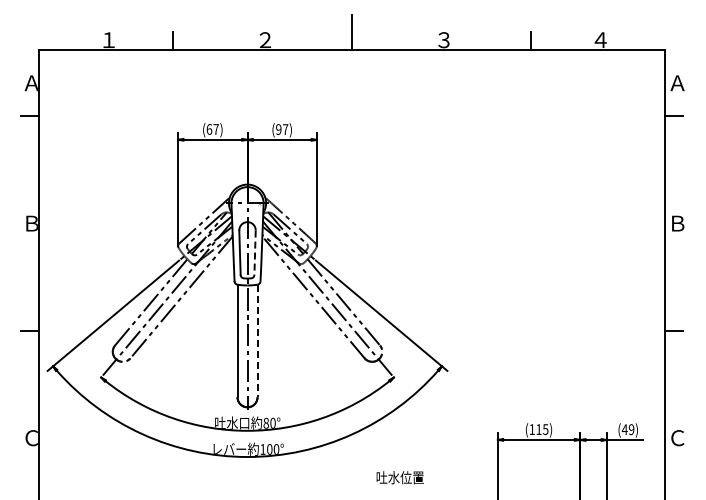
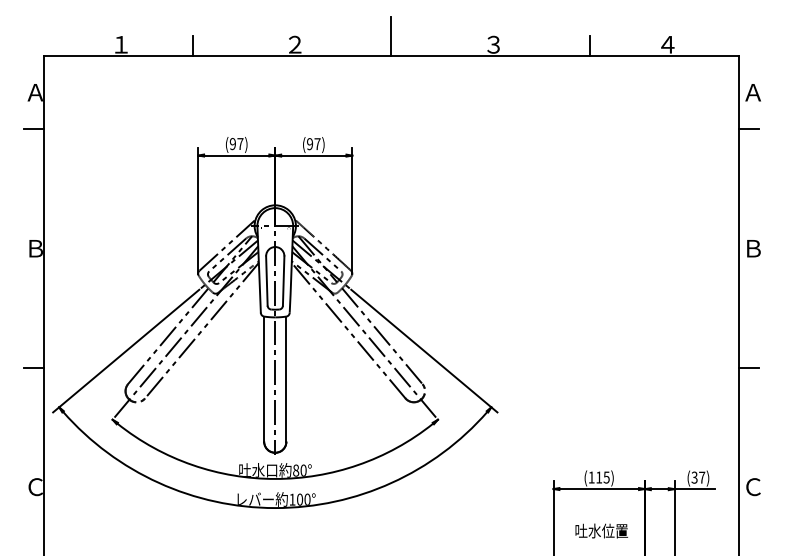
text: (209, 129) -> (233, 144), (67) -> (97)
line: (255, 253) -> (284, 281), dashed -> solid
line: (257, 341) -> (286, 379), dashed -> solid
text: (627, 429) -> (697, 477), (49) -> (37)
text: (399, 477) -> (600, 530), moved

